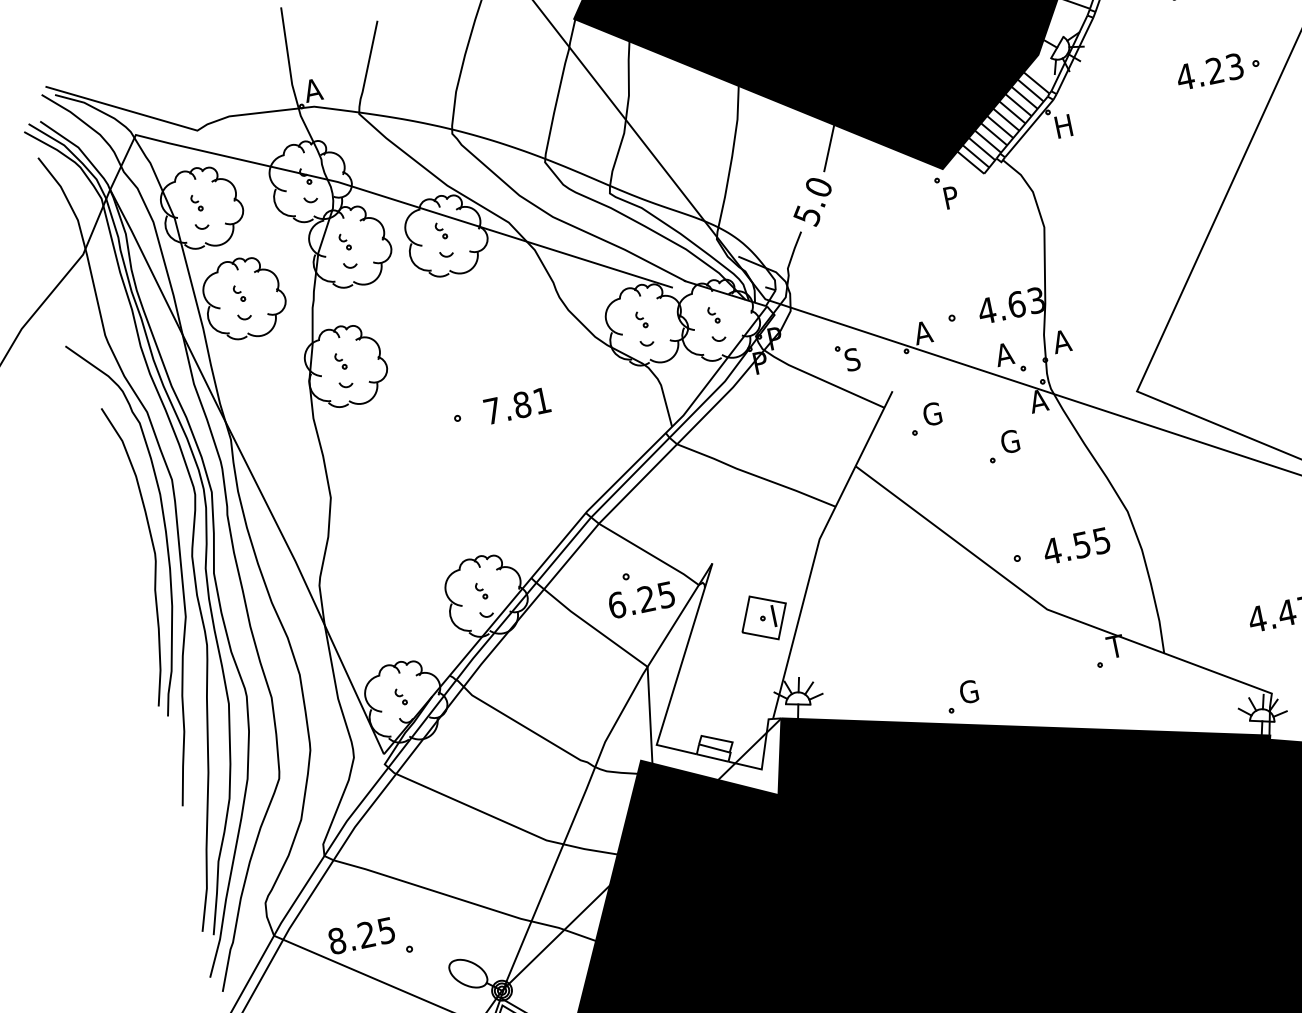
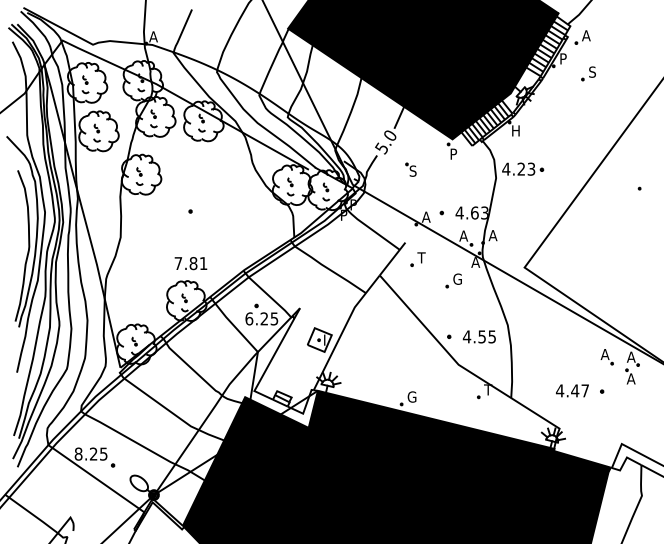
part: (1219, 68) -> (523, 168), moved
part: (846, 357) -> (410, 169), moved
text: (516, 406) -> (190, 263), moved
text: (930, 413) -> (421, 257), G -> T

